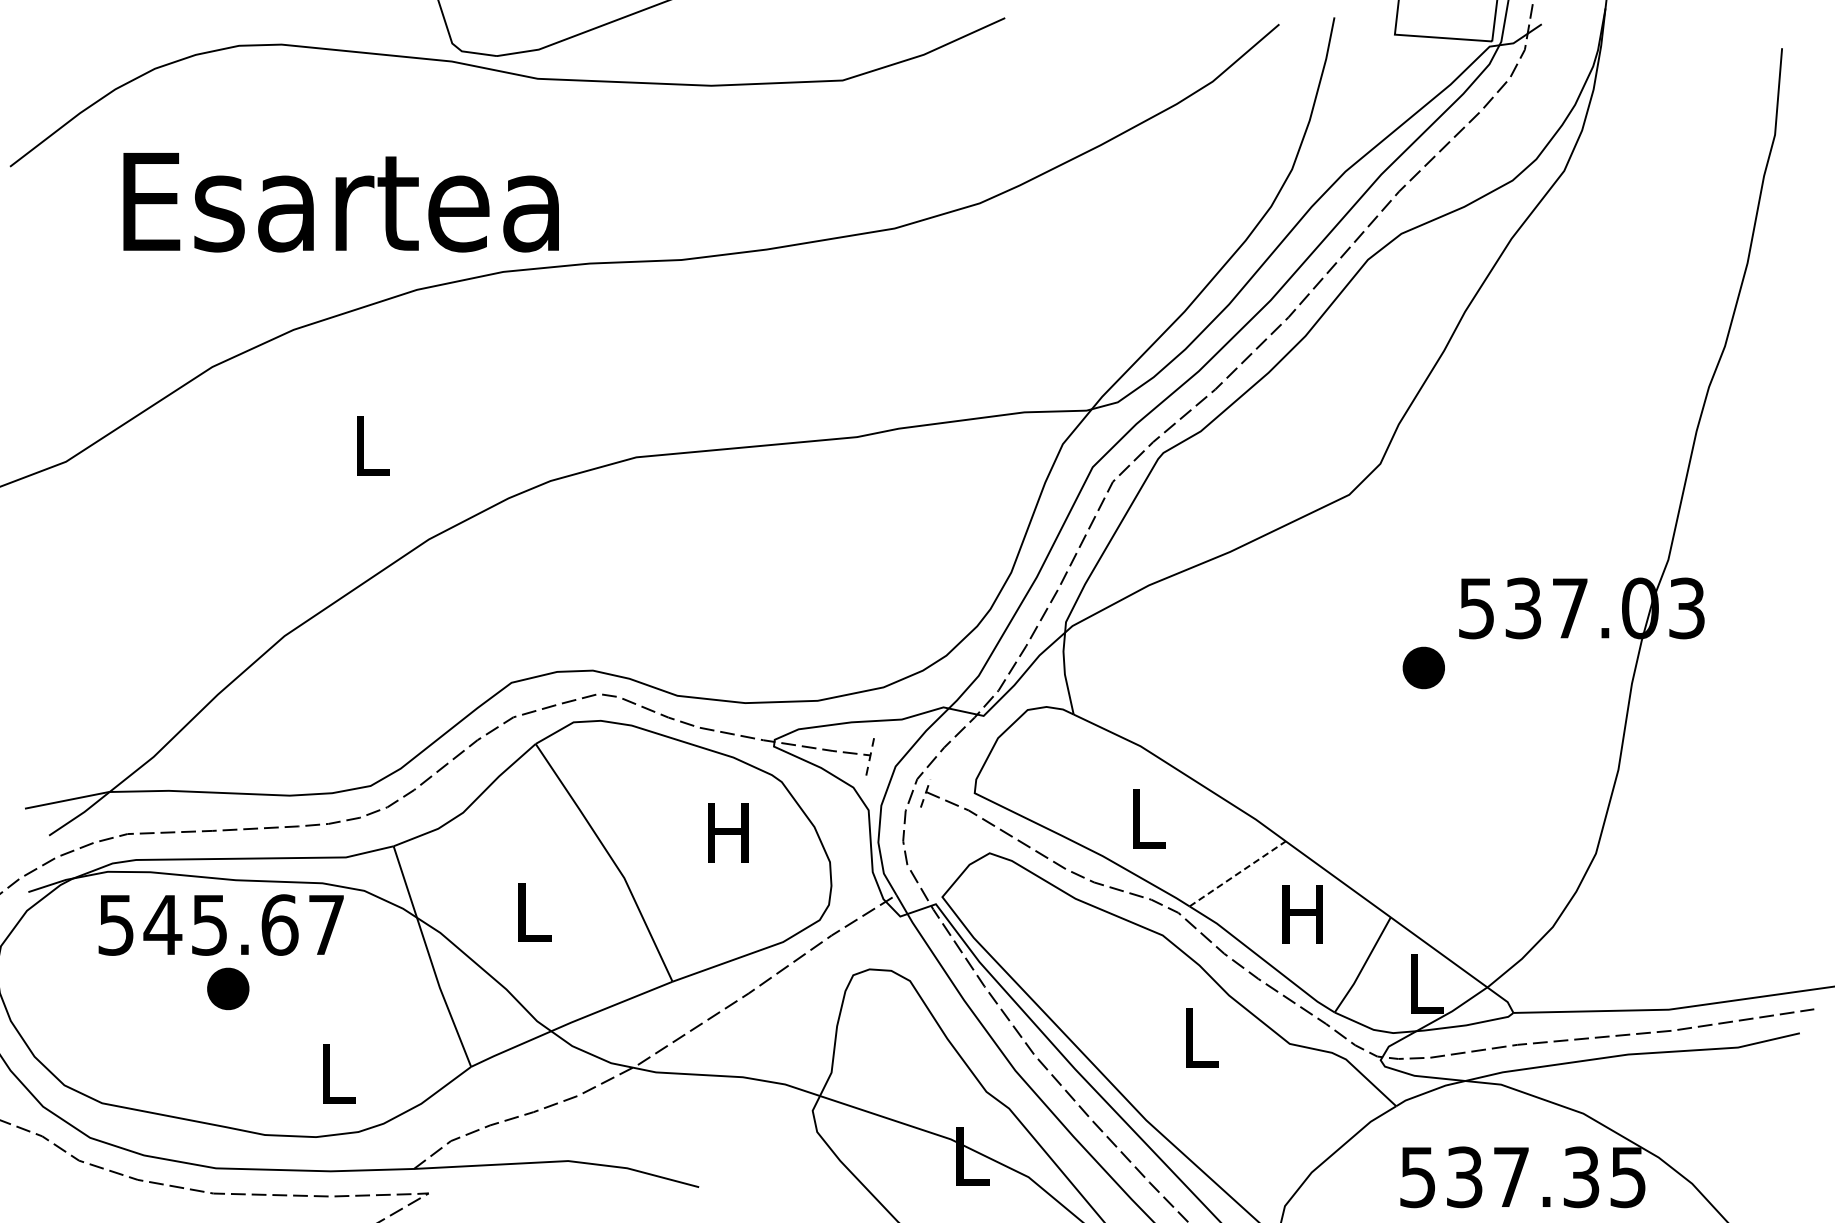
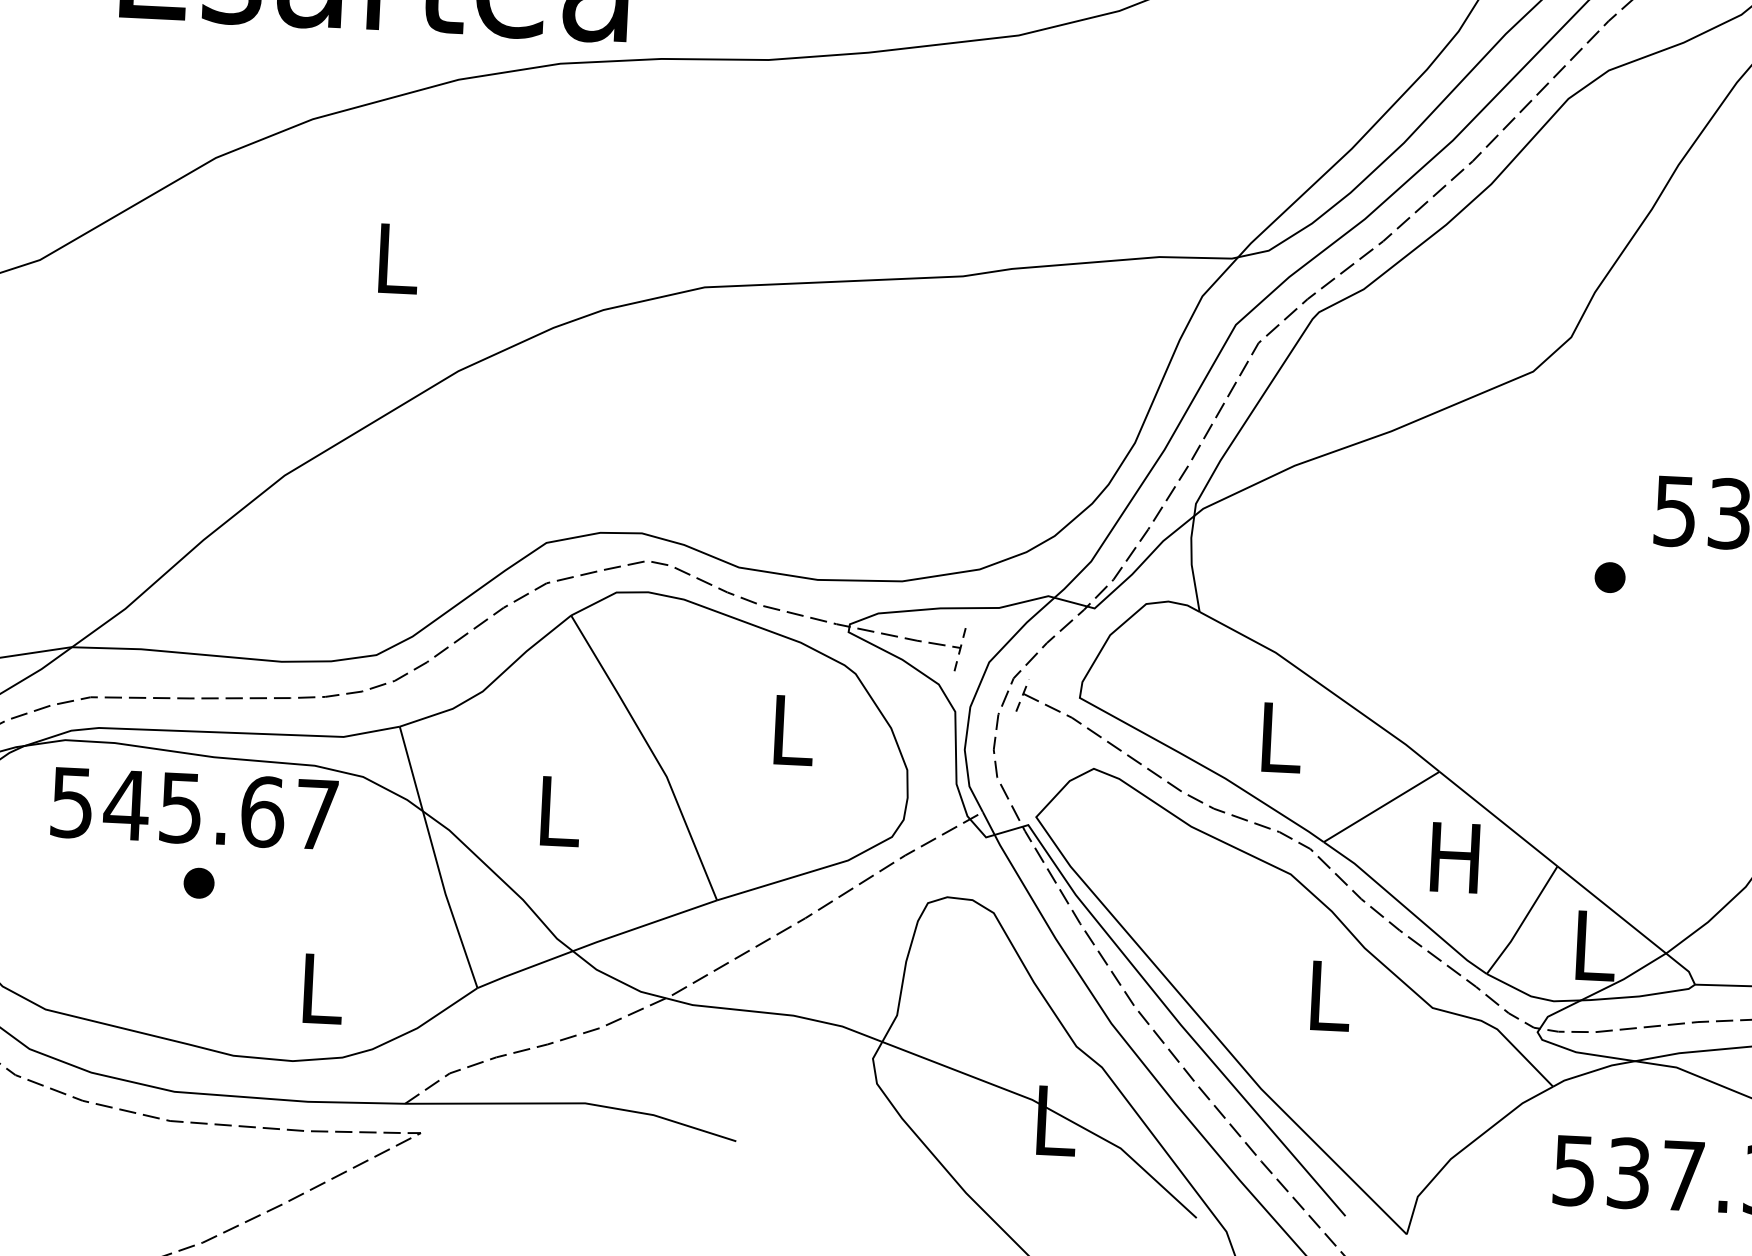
part: (1423, 667) -> (1609, 577), size x0.62
text: (728, 832) -> (790, 729), H -> L
line: (1238, 873) -> (1382, 806), dashed -> solid
part: (228, 988) -> (199, 882), size x0.62

